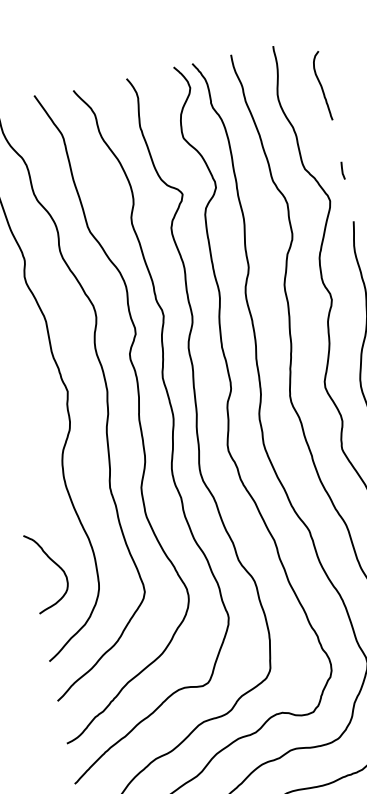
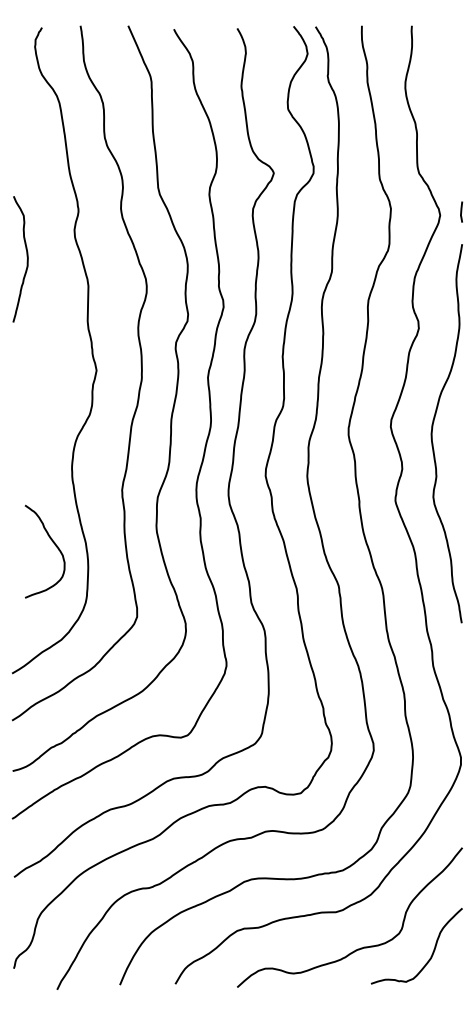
curve: (321, 85) -> (457, 82), removed
line: (342, 170) -> (461, 211), moved
curve: (52, 562) -> (52, 542), moved

